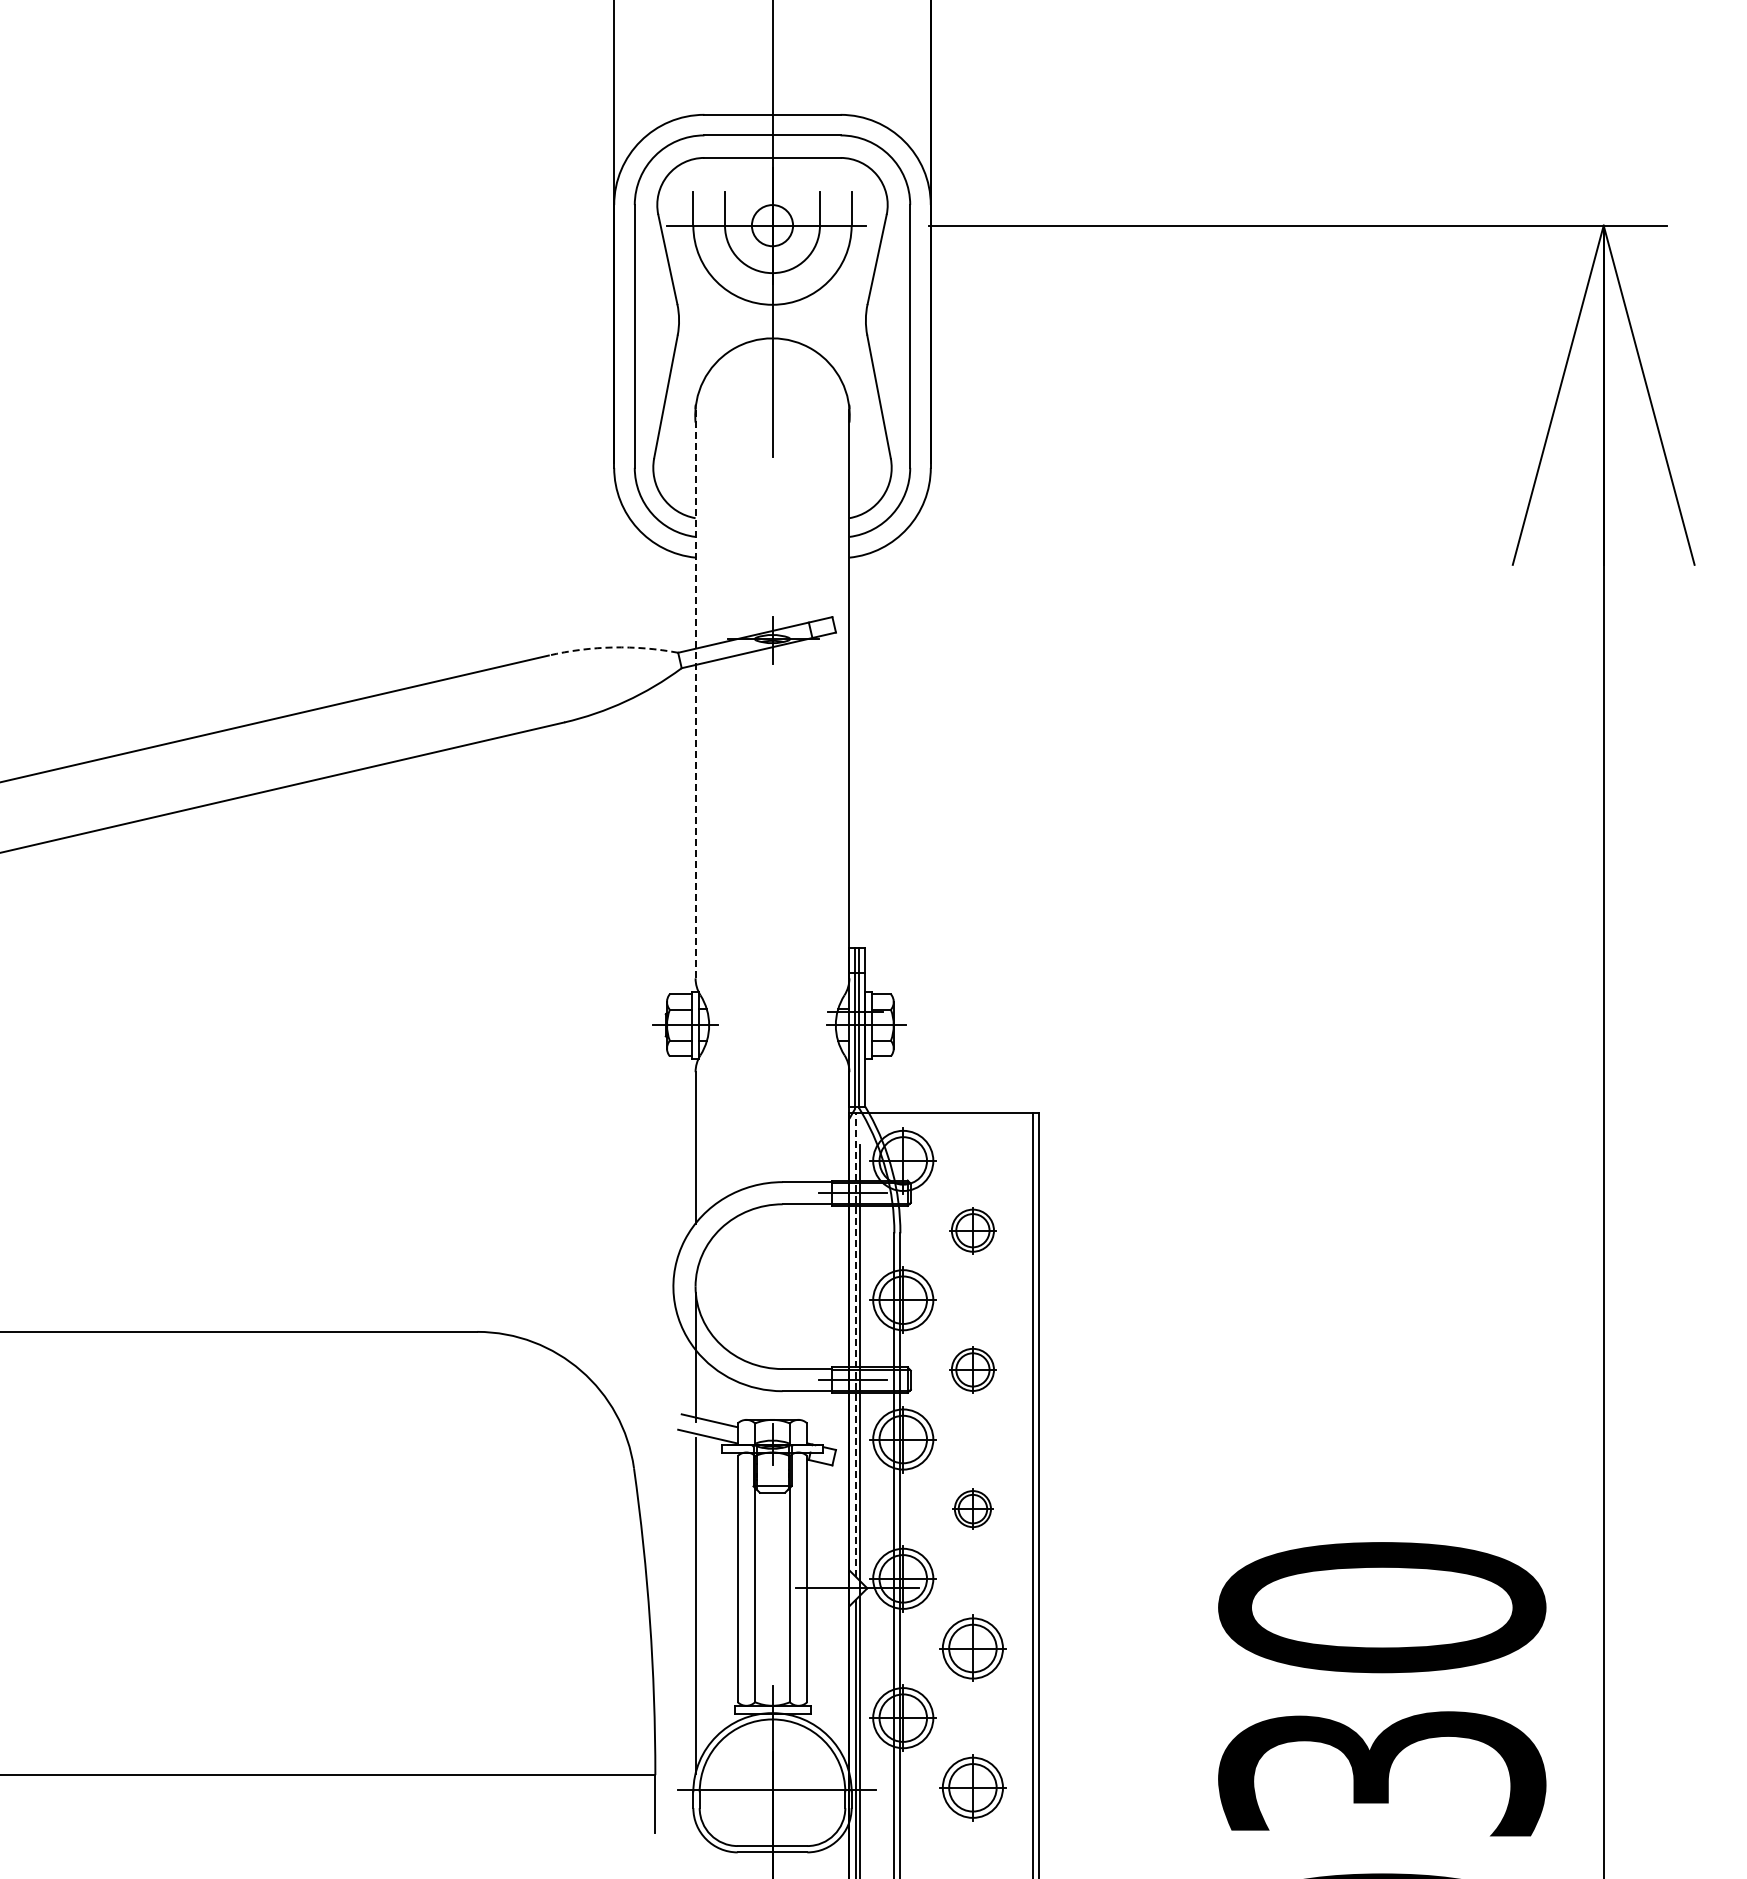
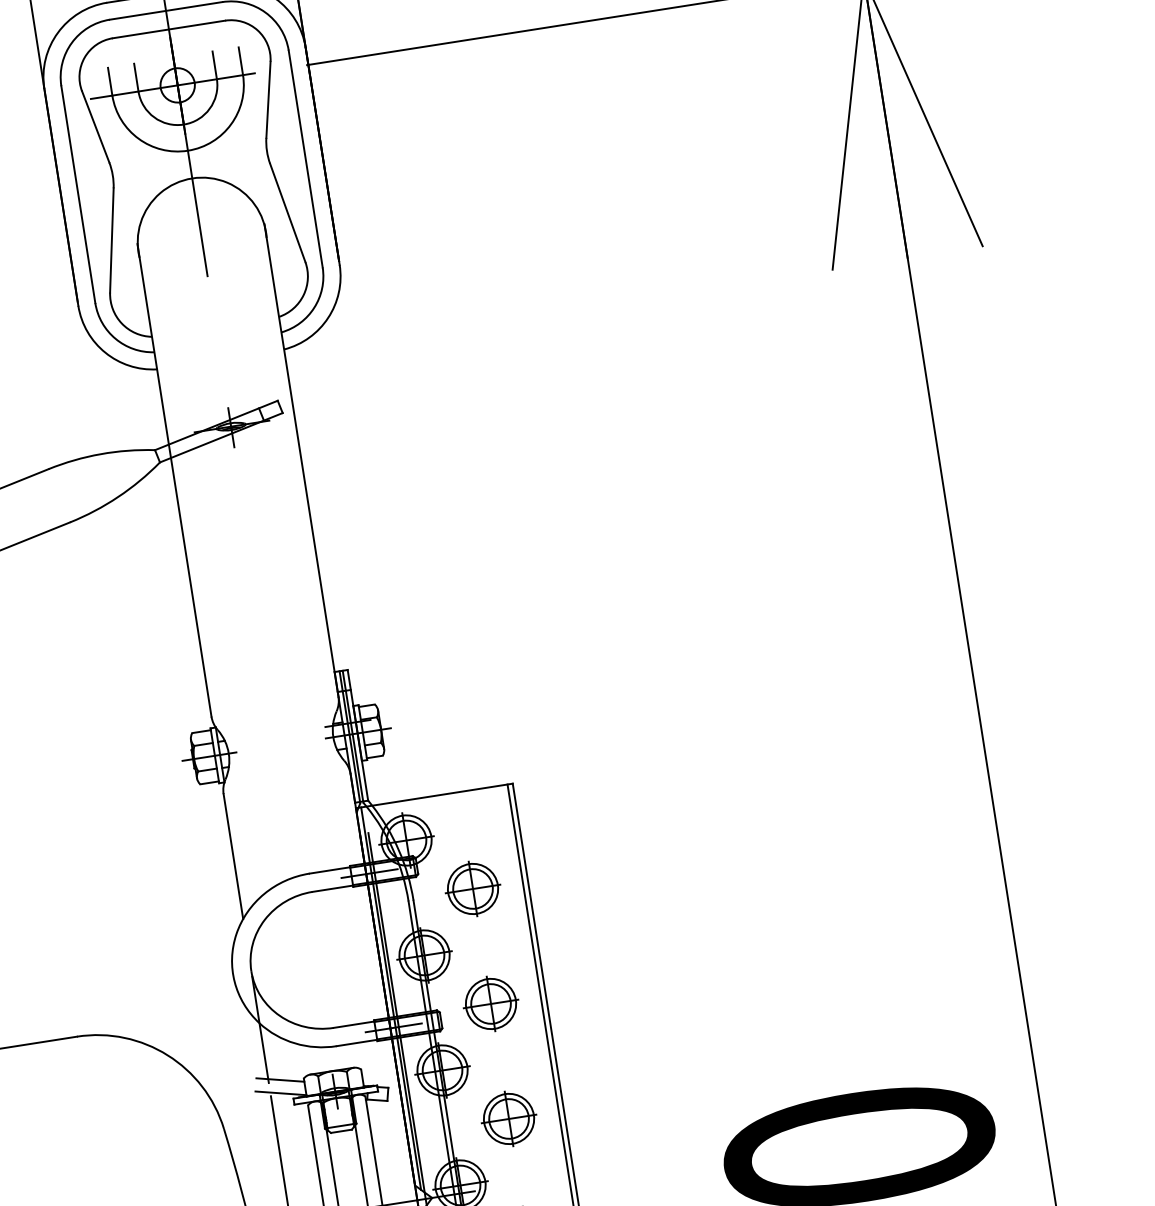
arc: (613, 647) -> (100, 454), dashed -> solid
line: (695, 694) -> (174, 482), dashed -> solid
part: (972, 1230) -> (472, 888), size x1.43
line: (855, 1345) -> (390, 999), dashed -> solid
part: (972, 1369) -> (490, 1003), size x1.43
part: (972, 1508) -> (508, 1118), size x1.67

